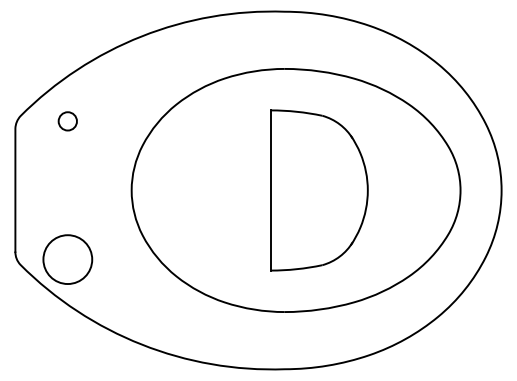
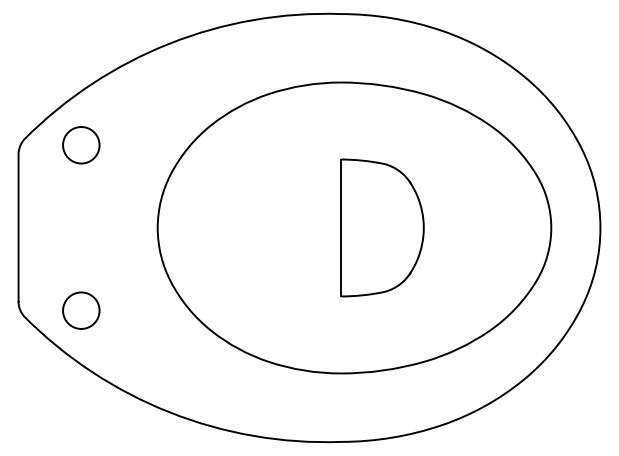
circle: (67, 121) -> (81, 145), size x1.67
part: (319, 190) -> (382, 227), size x0.71
circle: (67, 259) -> (81, 310), size x0.62

